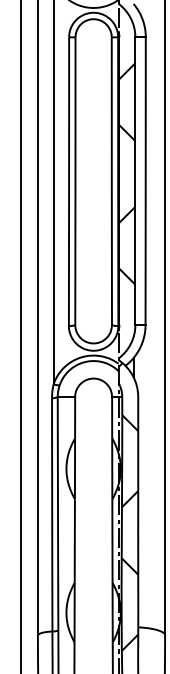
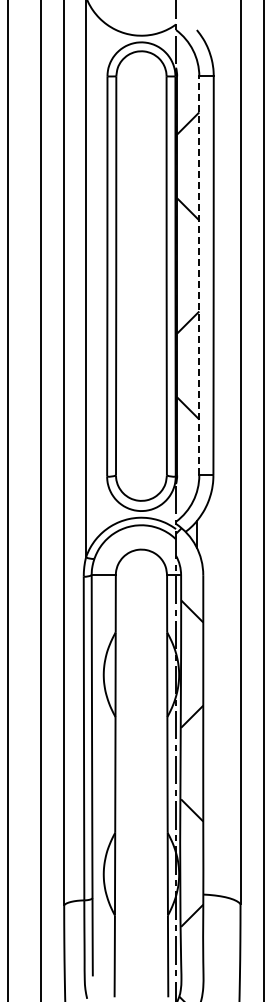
line: (135, 180) -> (199, 275), solid -> dashed

